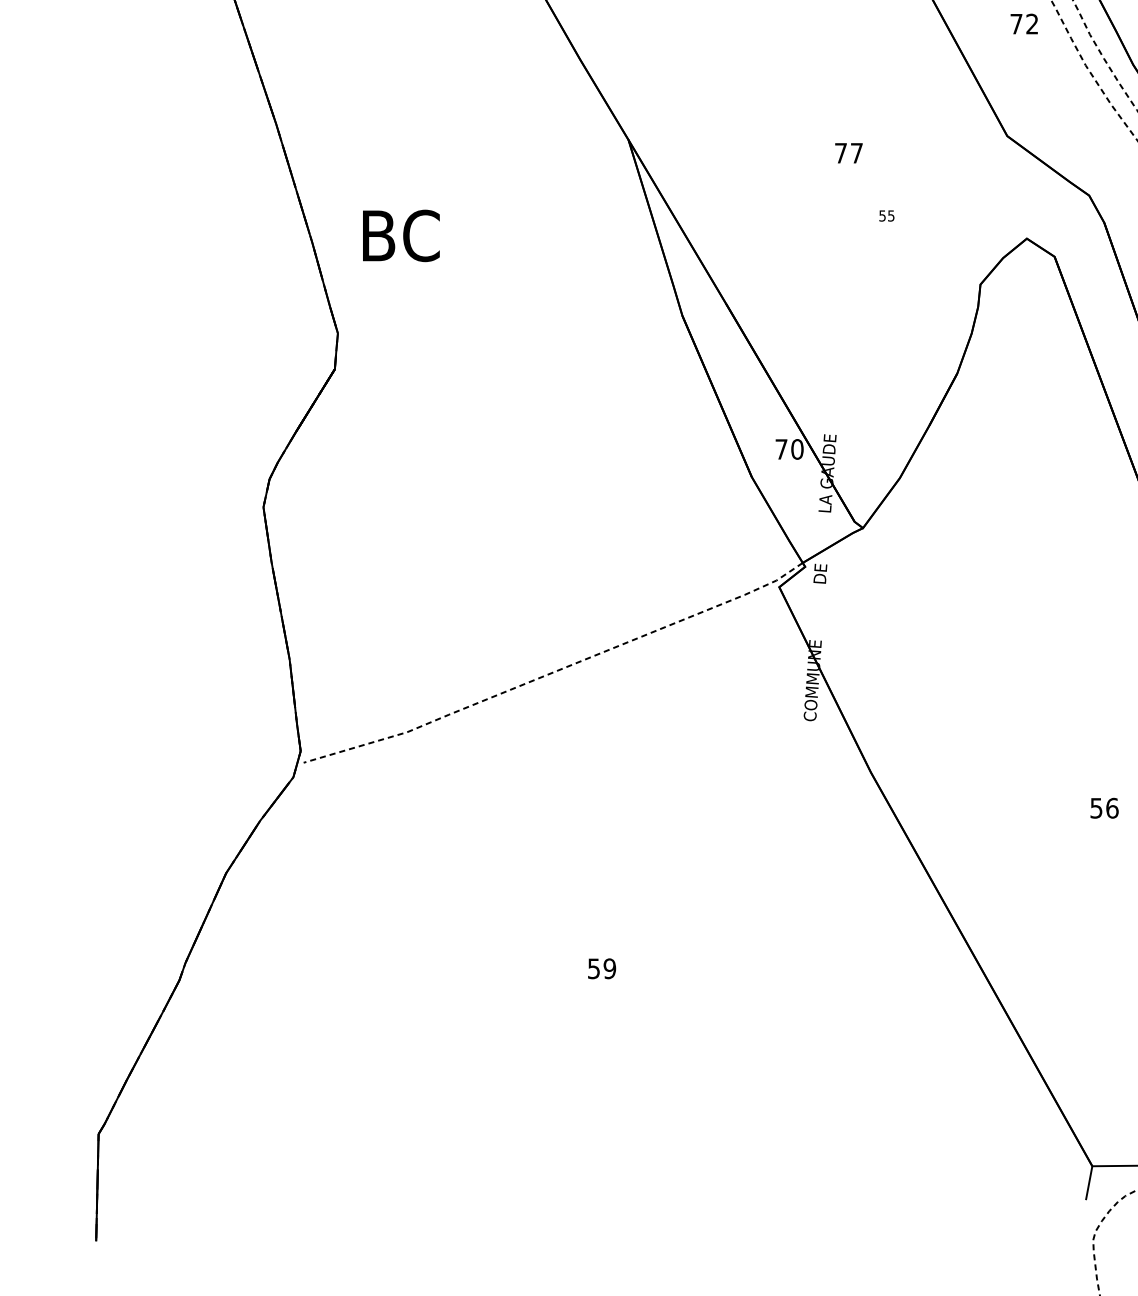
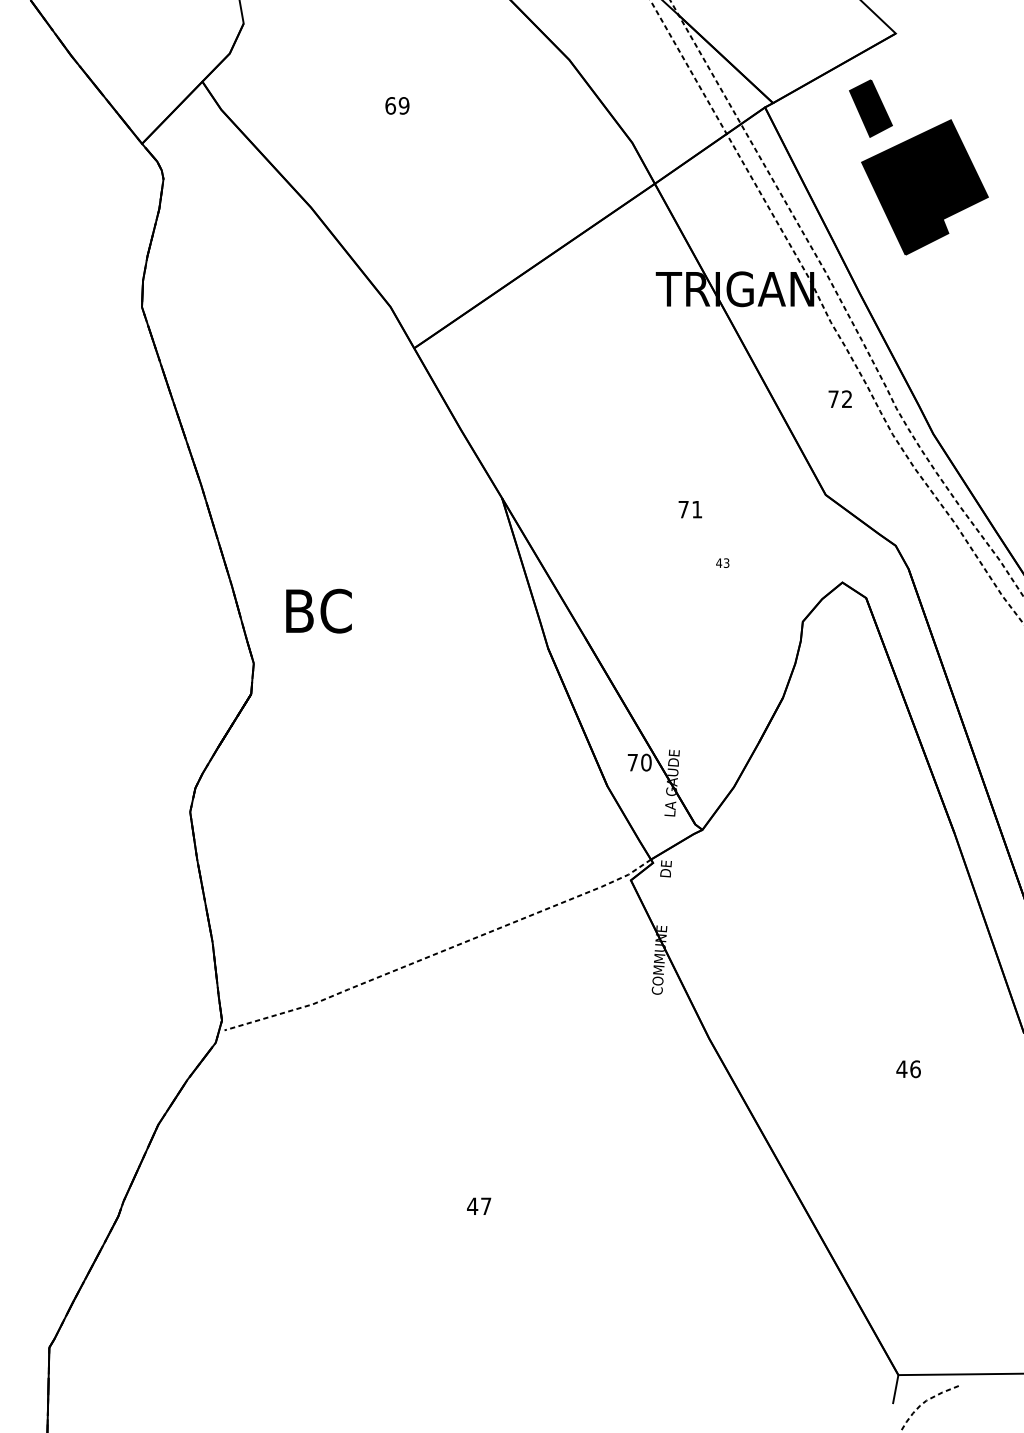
text: (857, 153) -> (697, 509), 77 -> 71
text: (886, 216) -> (722, 563), 55 -> 43
text: (400, 235) -> (318, 610), moved
text: (1095, 808) -> (901, 1069), 56 -> 46
text: (602, 968) -> (479, 1206), 59 -> 47

